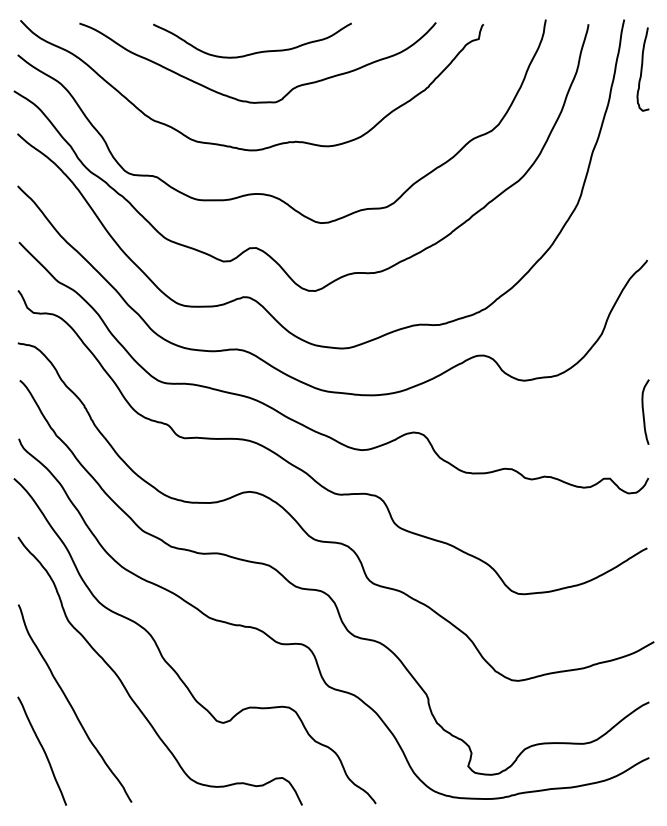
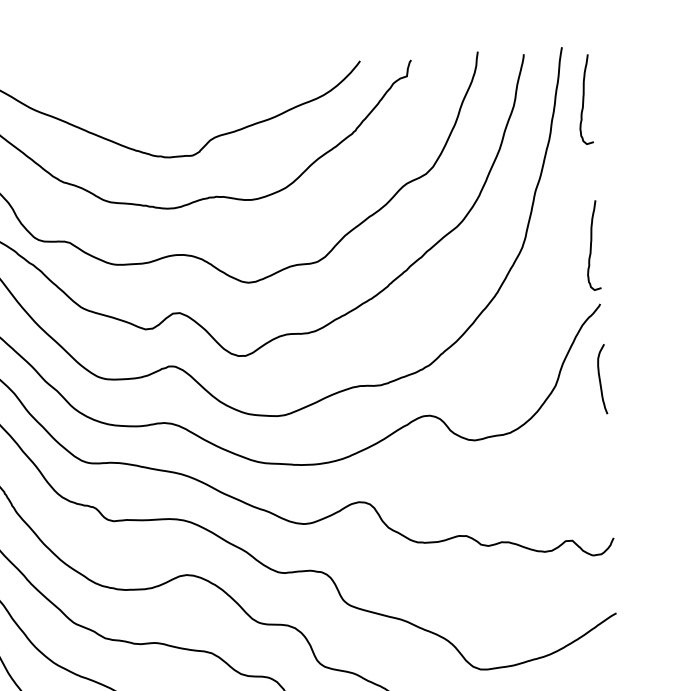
curve: (253, 52) -> (165, 103), removed
curve: (642, 205) -> (591, 245), added
curve: (644, 411) -> (601, 378), moved

